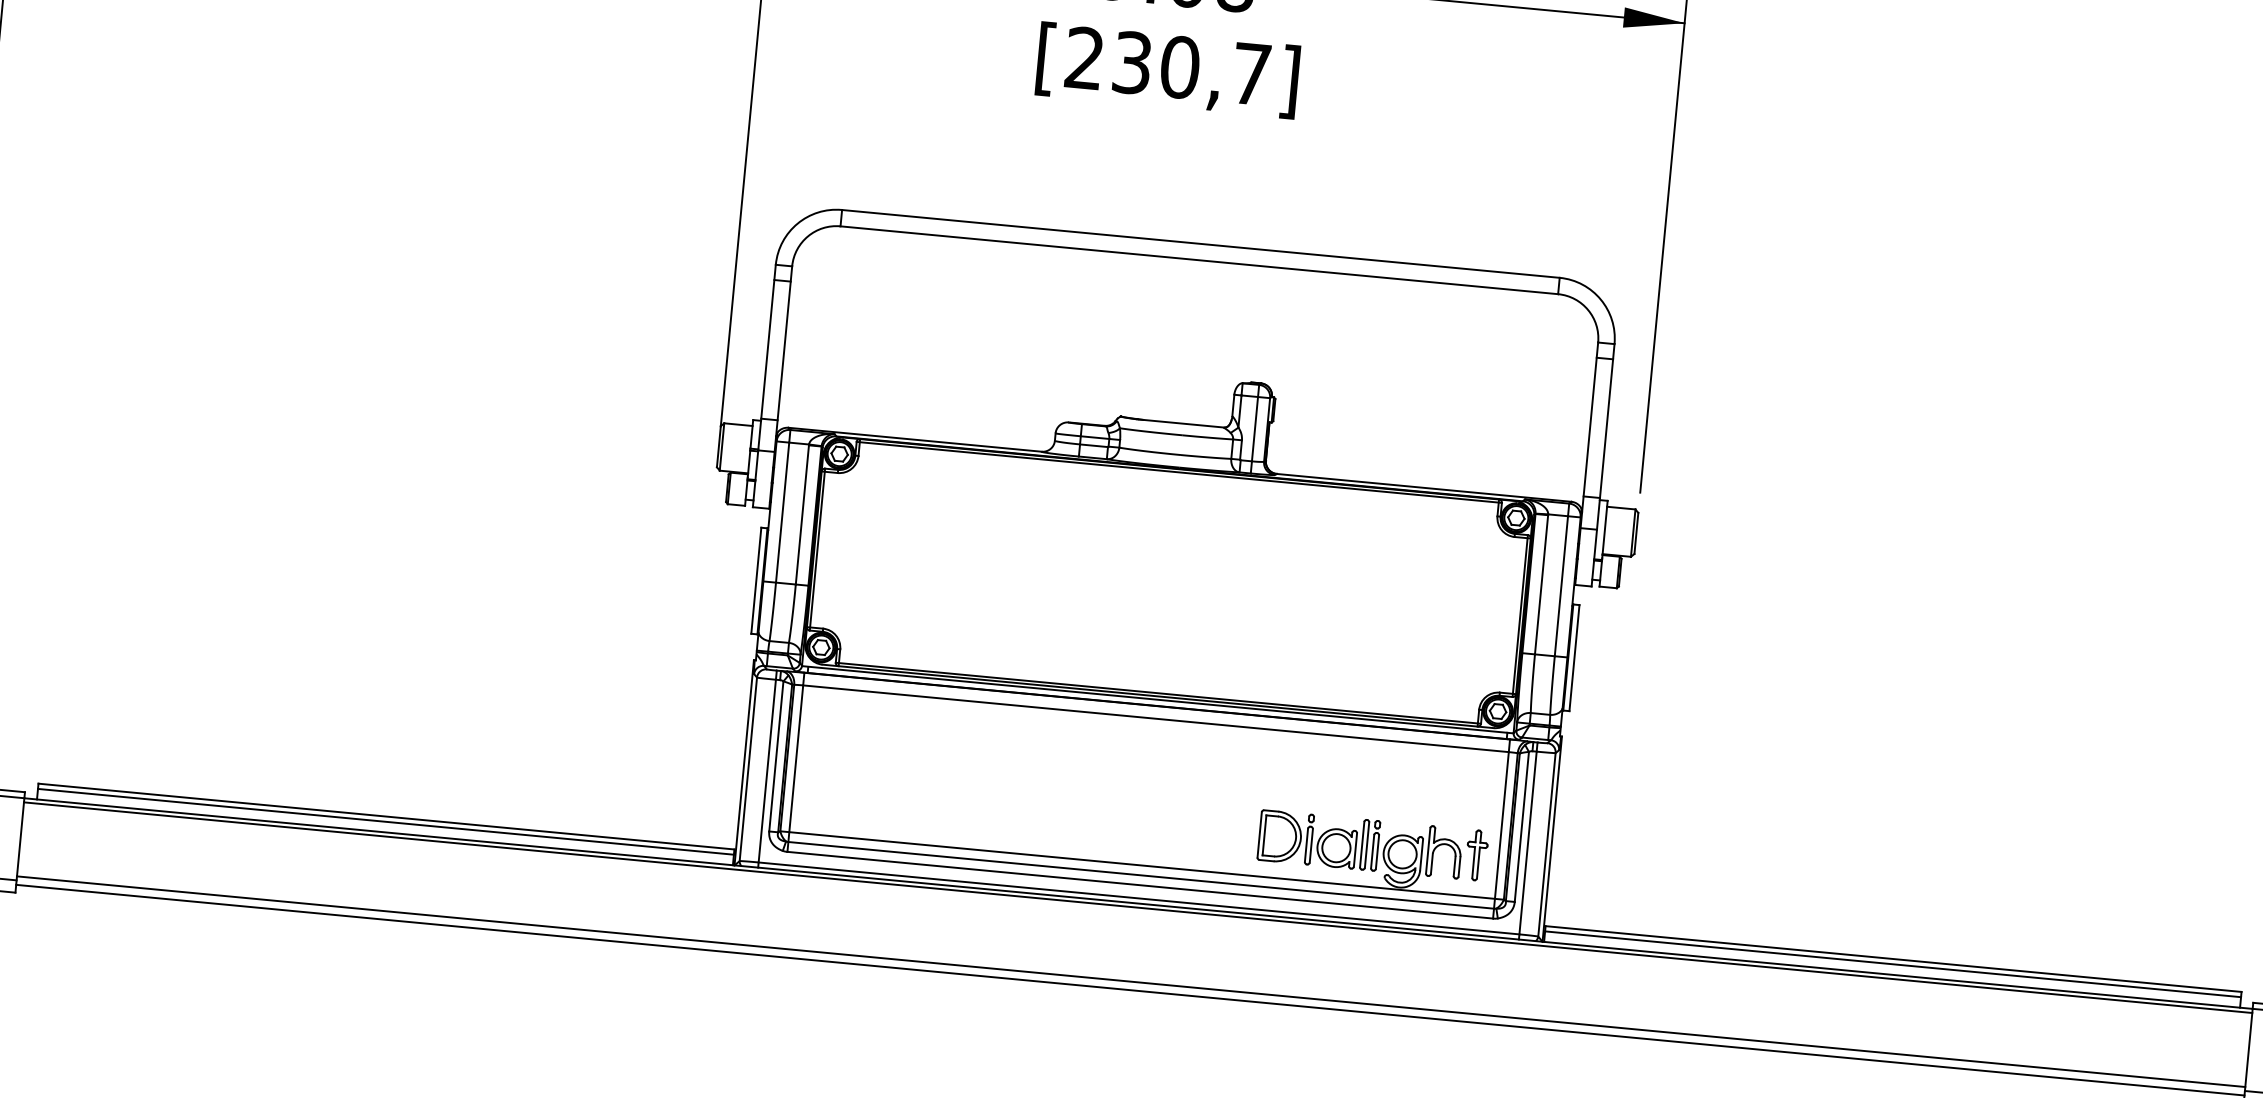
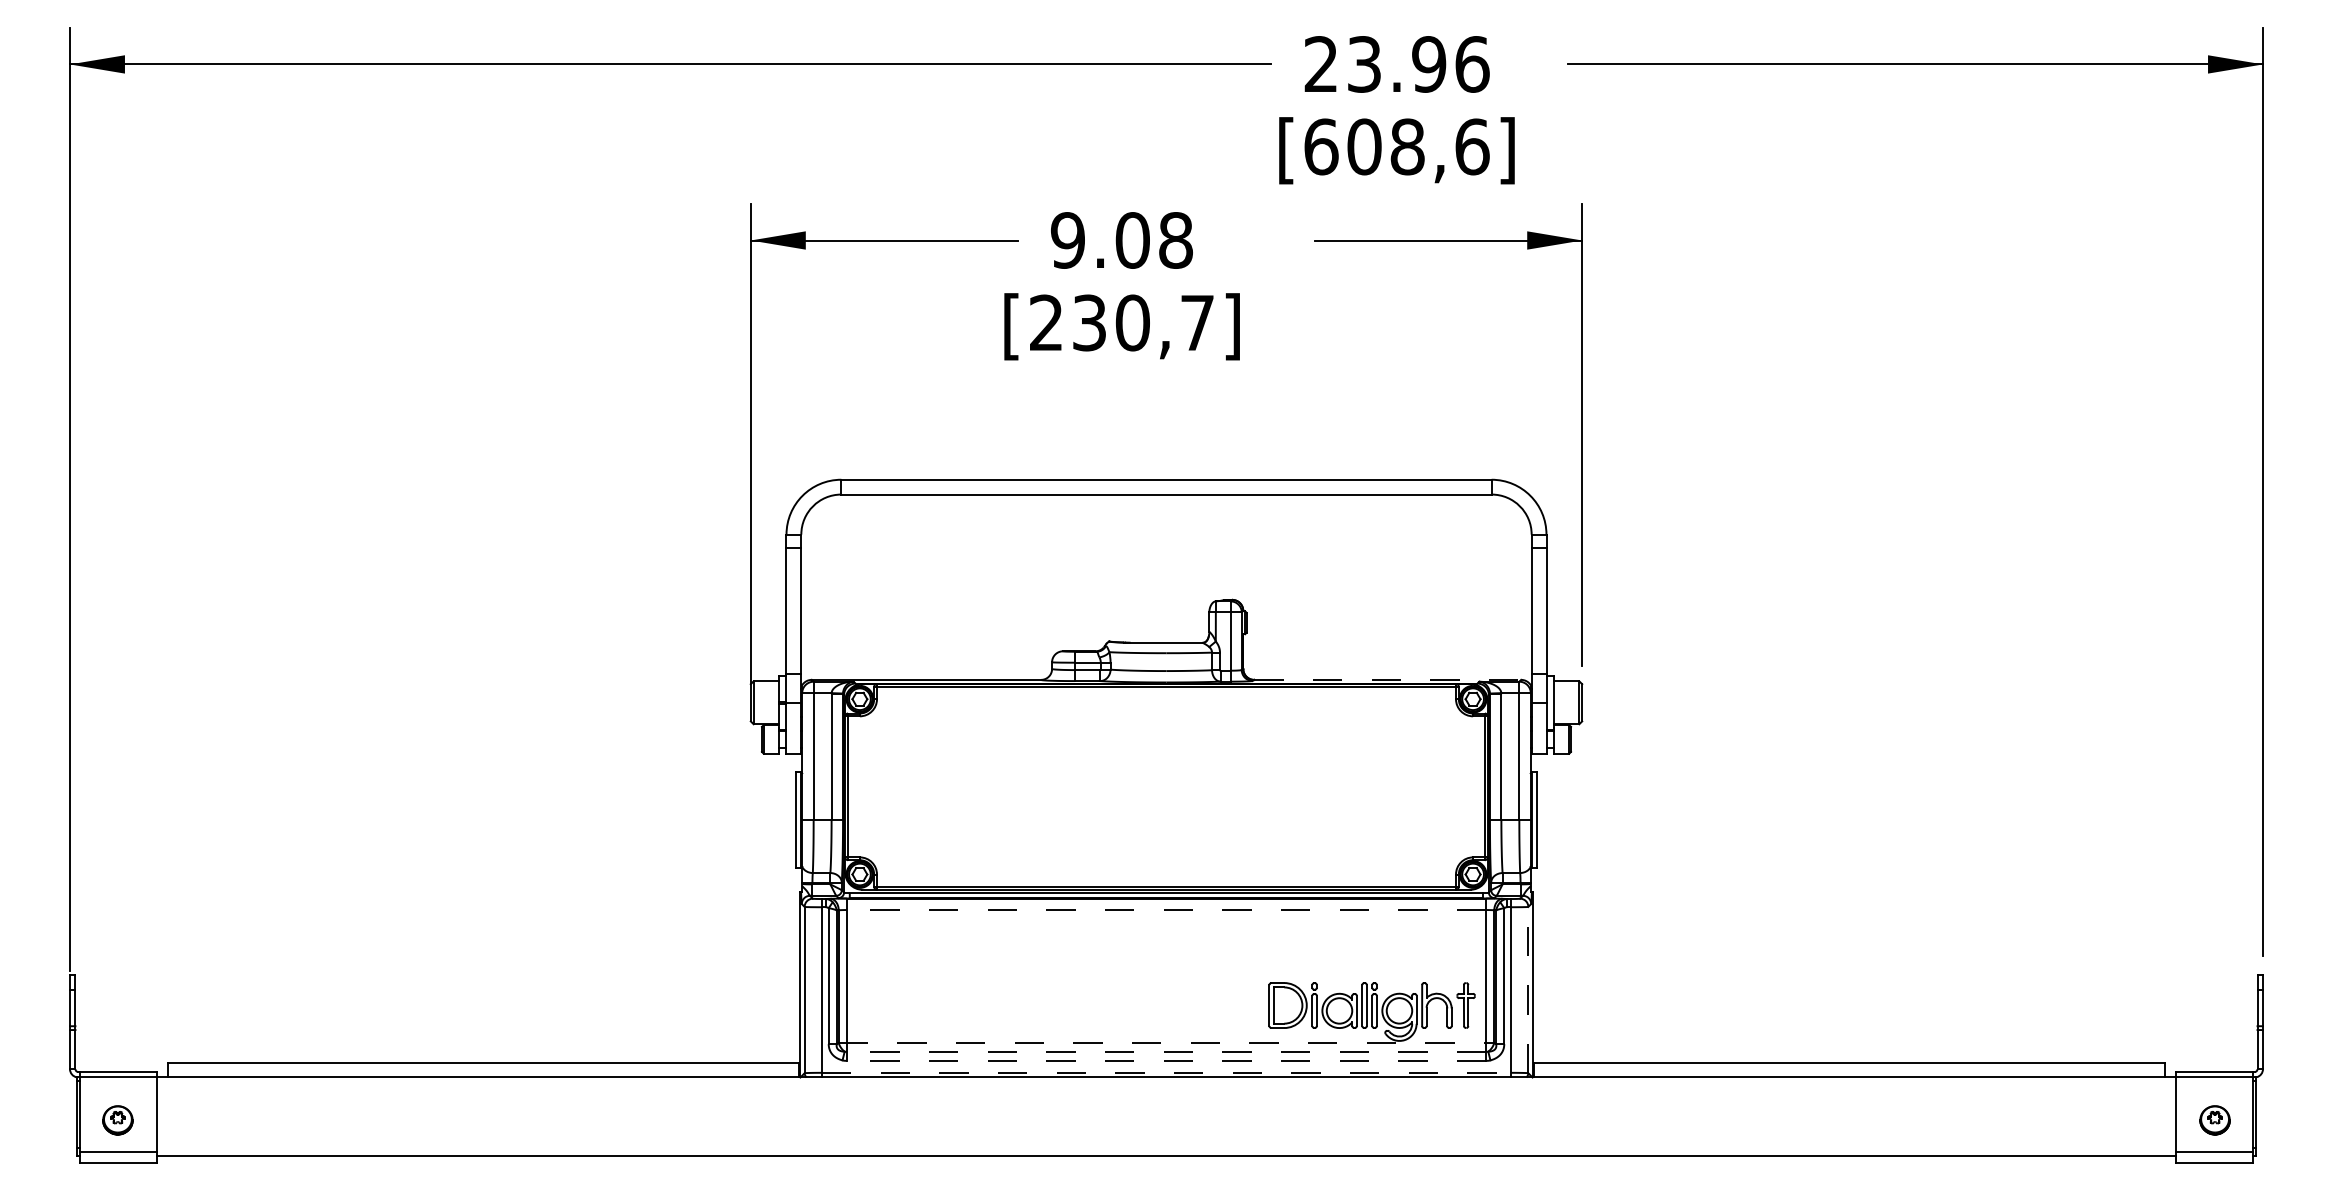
line: (1425, 487) -> (1388, 679), solid -> dashed
line: (1155, 719) -> (1166, 910), solid -> dashed
line: (385, 821) -> (483, 1067), removed
line: (1547, 844) -> (1528, 989), solid -> dashed
line: (1142, 866) -> (1166, 1043), solid -> dashed
line: (1141, 874) -> (1166, 1051), solid -> dashed
line: (1140, 884) -> (1166, 1060), solid -> dashed
line: (1139, 898) -> (1166, 1072), solid -> dashed
line: (1138, 907) -> (1166, 1081), removed
line: (1893, 963) -> (1849, 1067), removed
line: (1131, 981) -> (1166, 1148), removed

